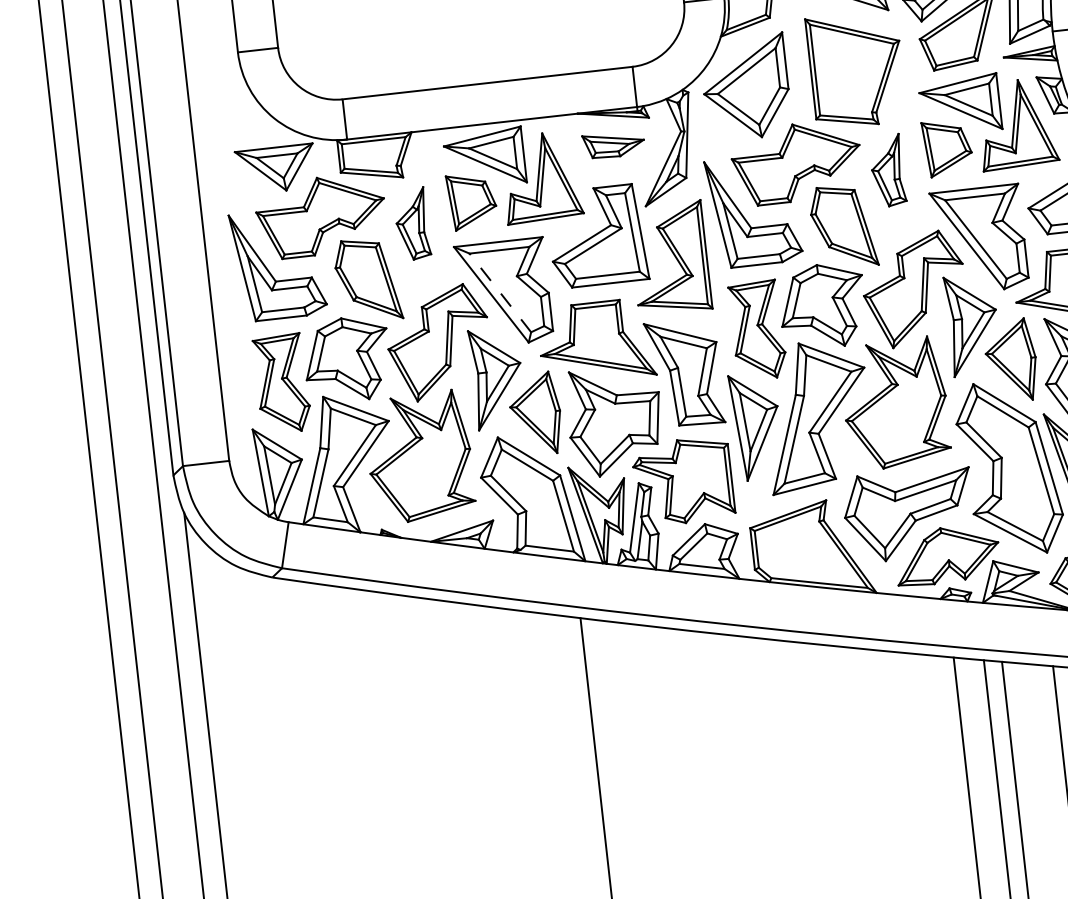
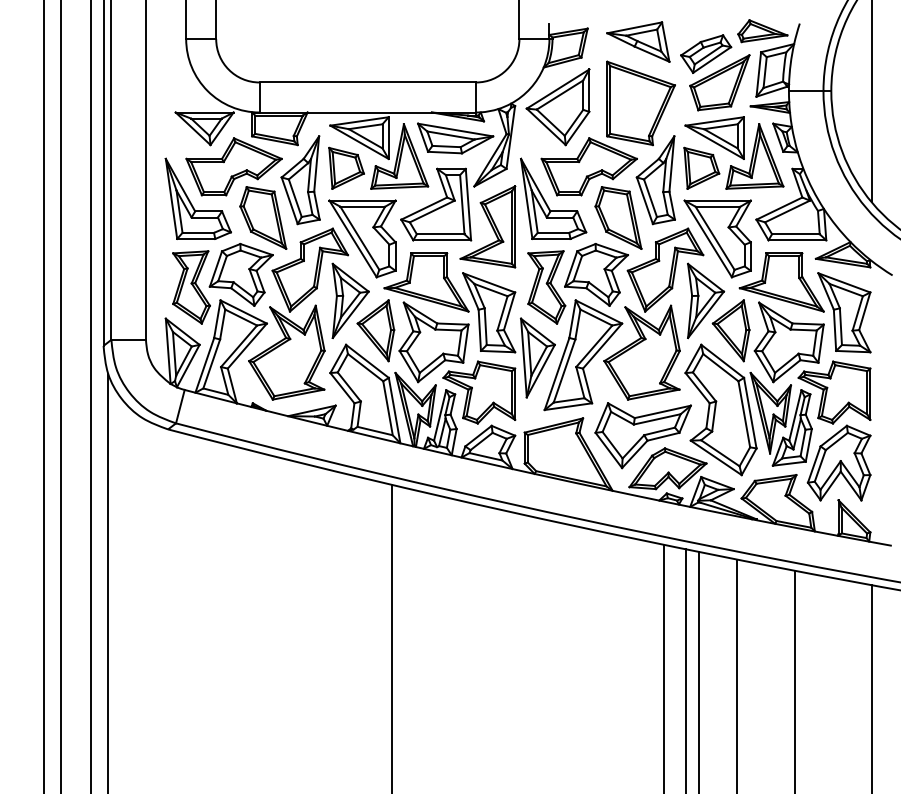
part: (613, 144) -> (455, 138), size x1.67
part: (887, 171) -> (655, 180), size x1.67
part: (412, 224) -> (300, 180), size x1.67
line: (499, 291) -> (359, 237), dashed -> solid

